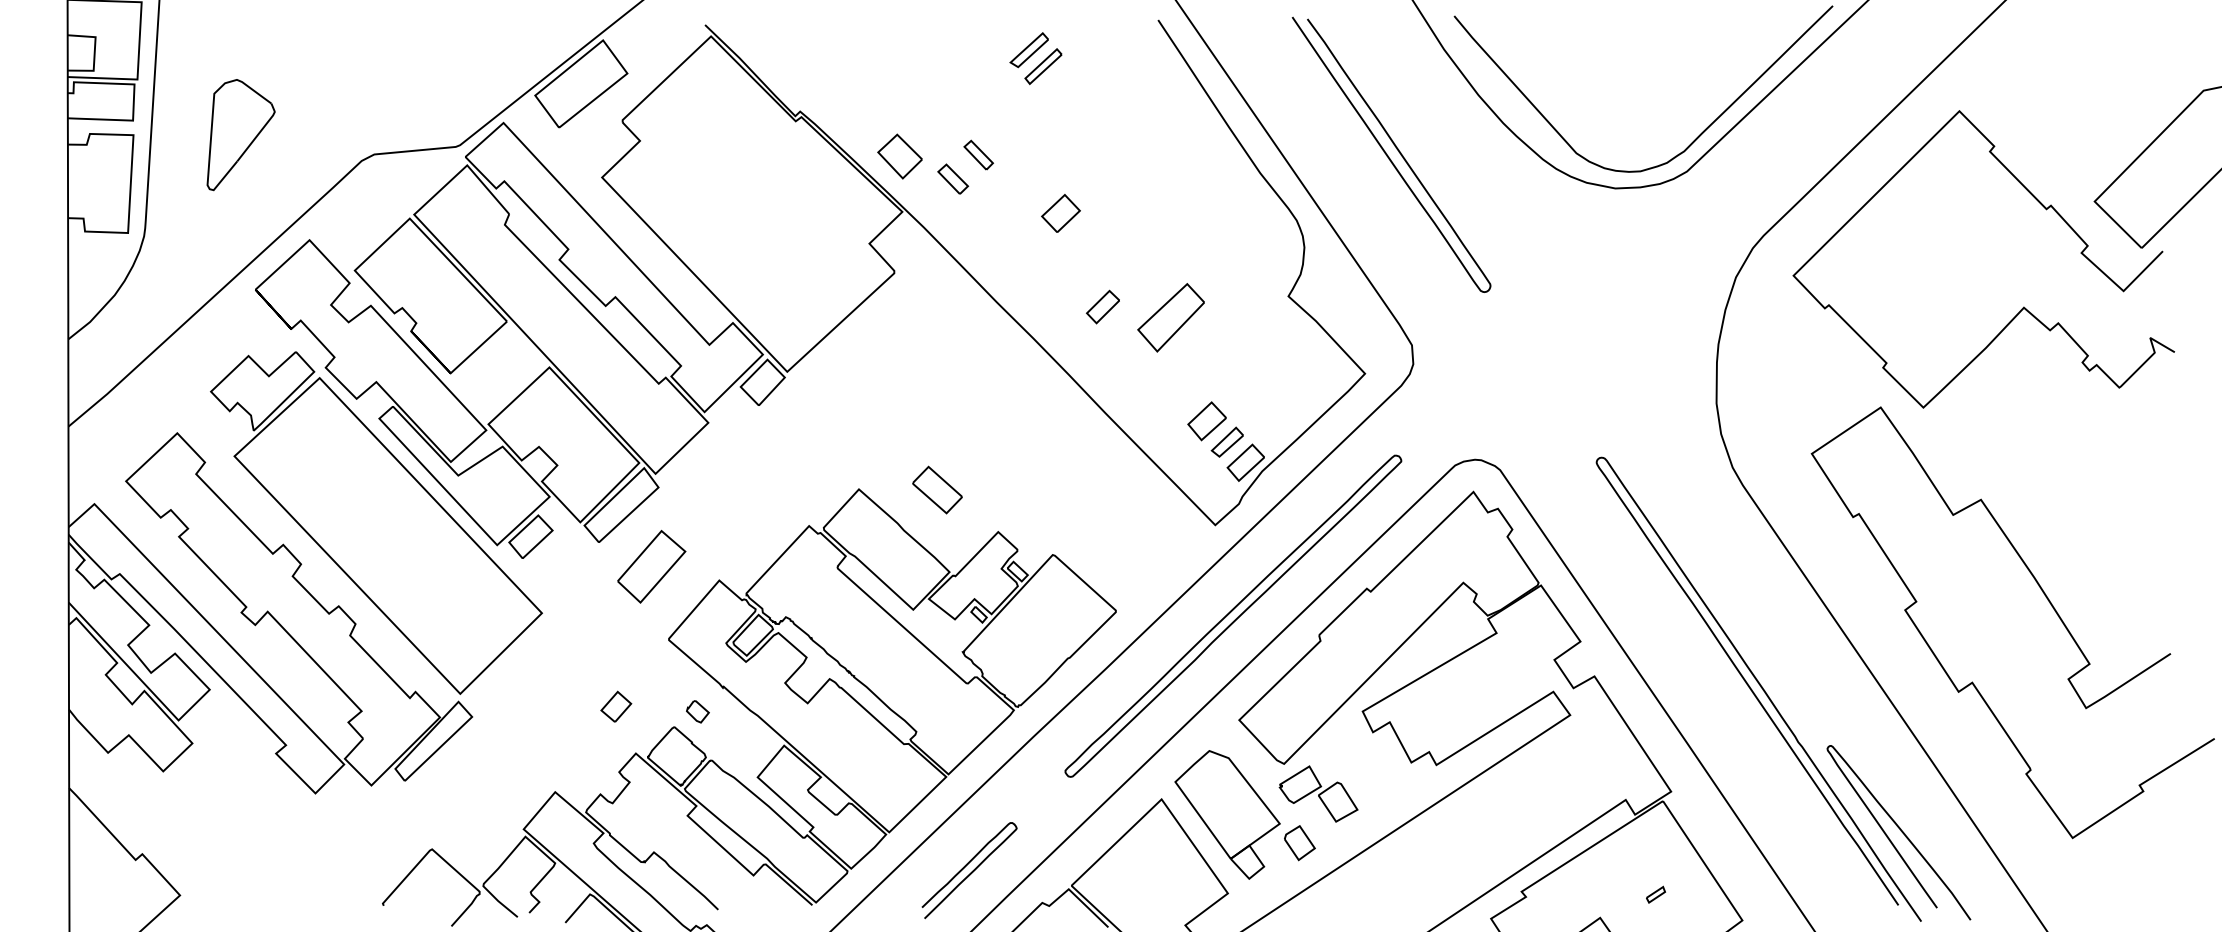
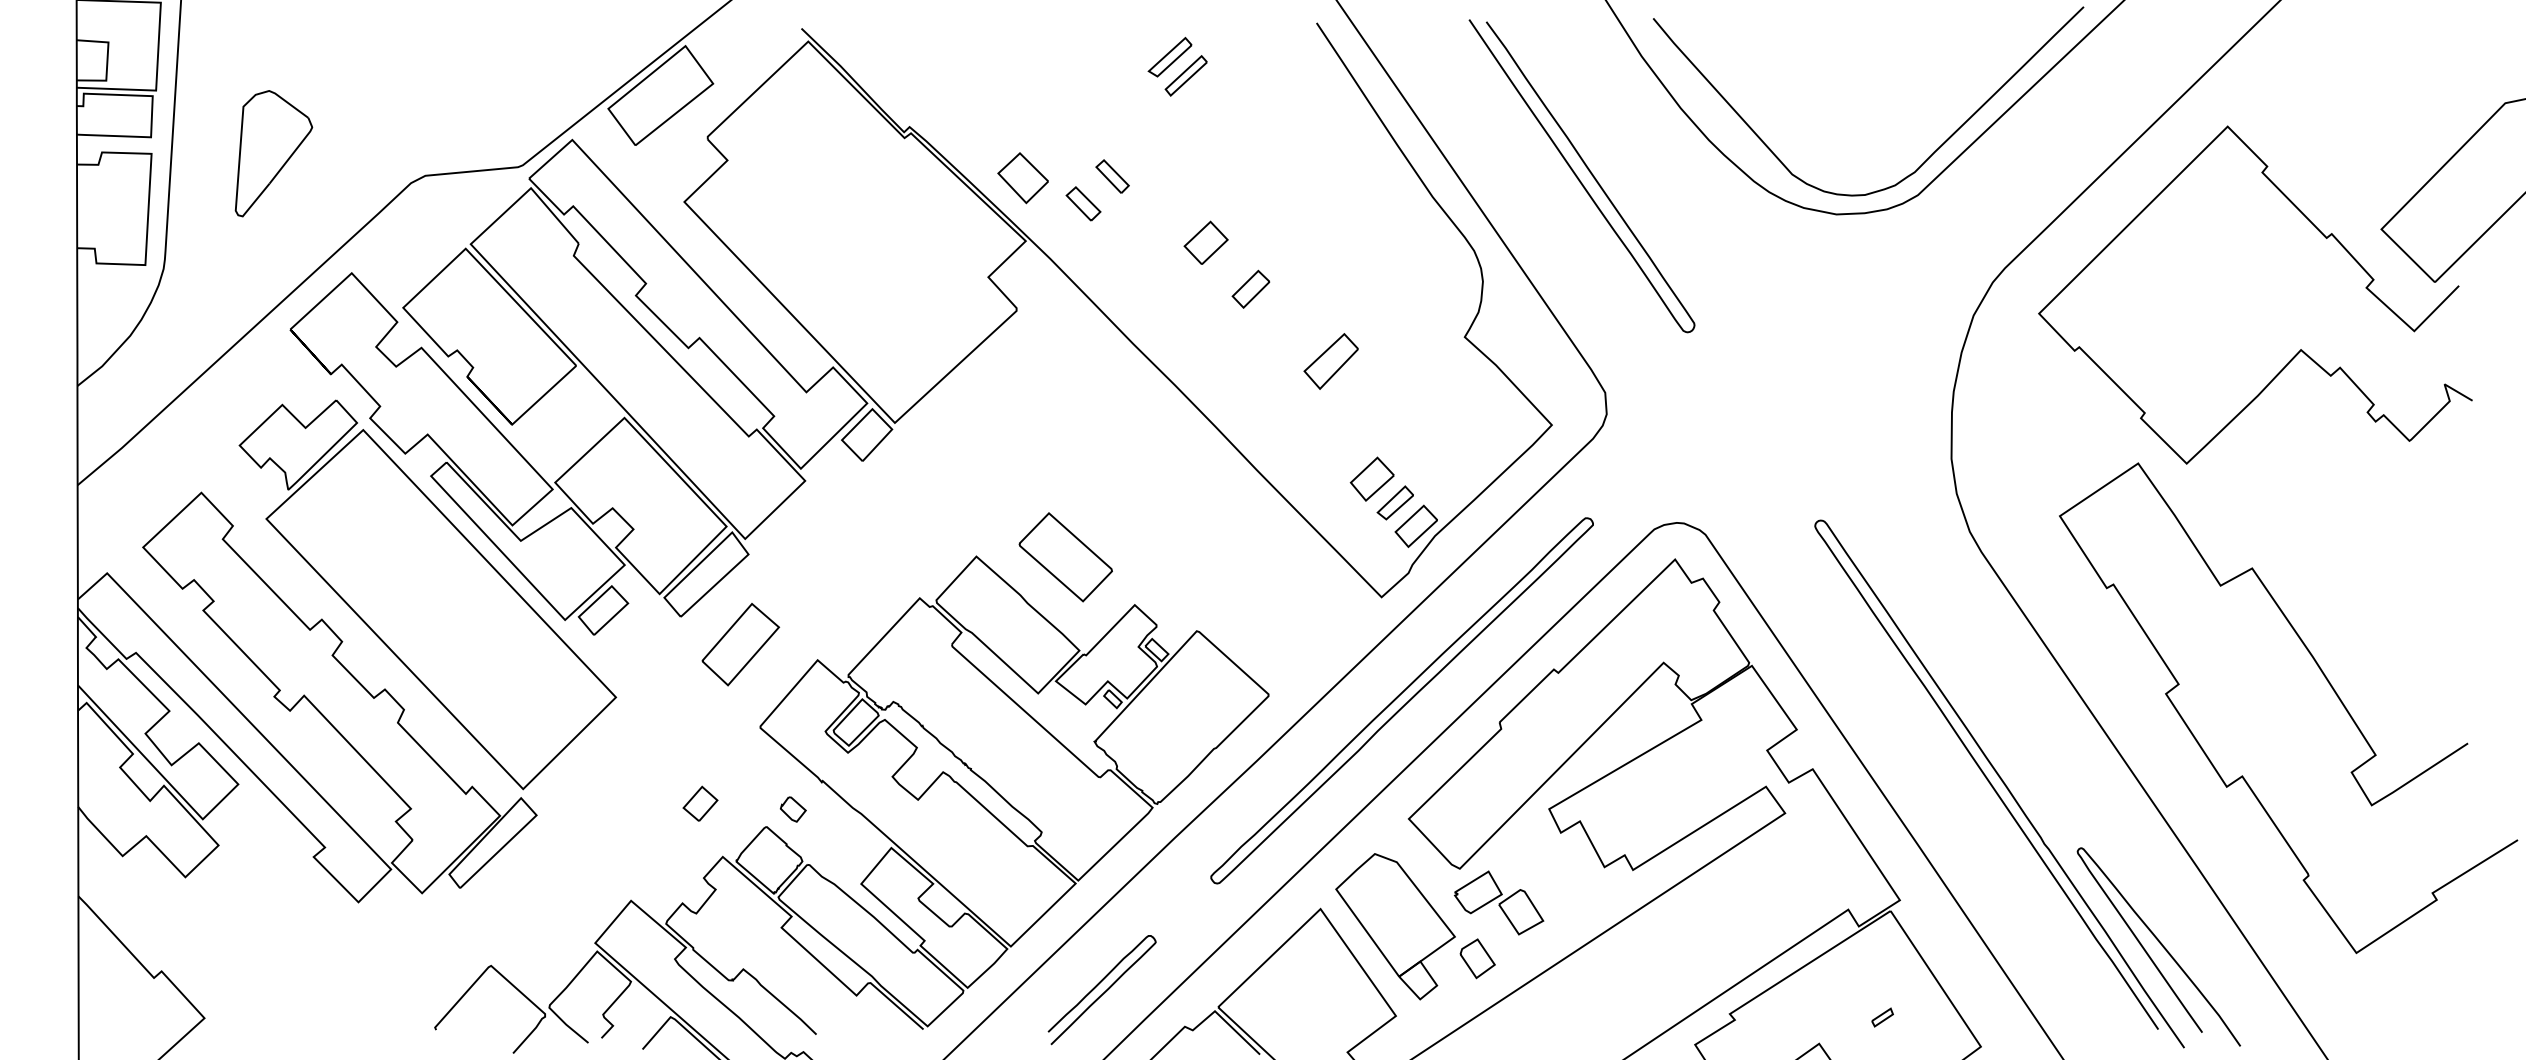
part: (1102, 306) -> (1250, 288), moved
part: (1170, 317) -> (1330, 361), size x0.71
part: (937, 490) -> (1065, 557), size x1.67

